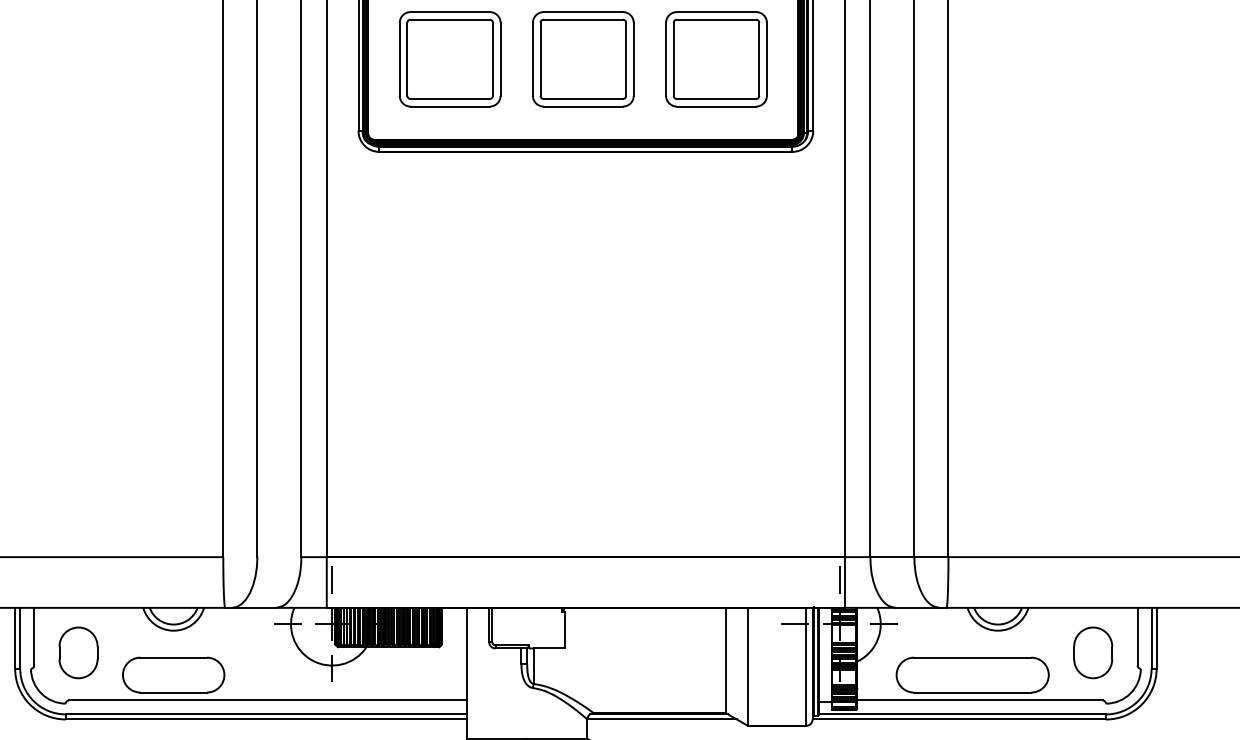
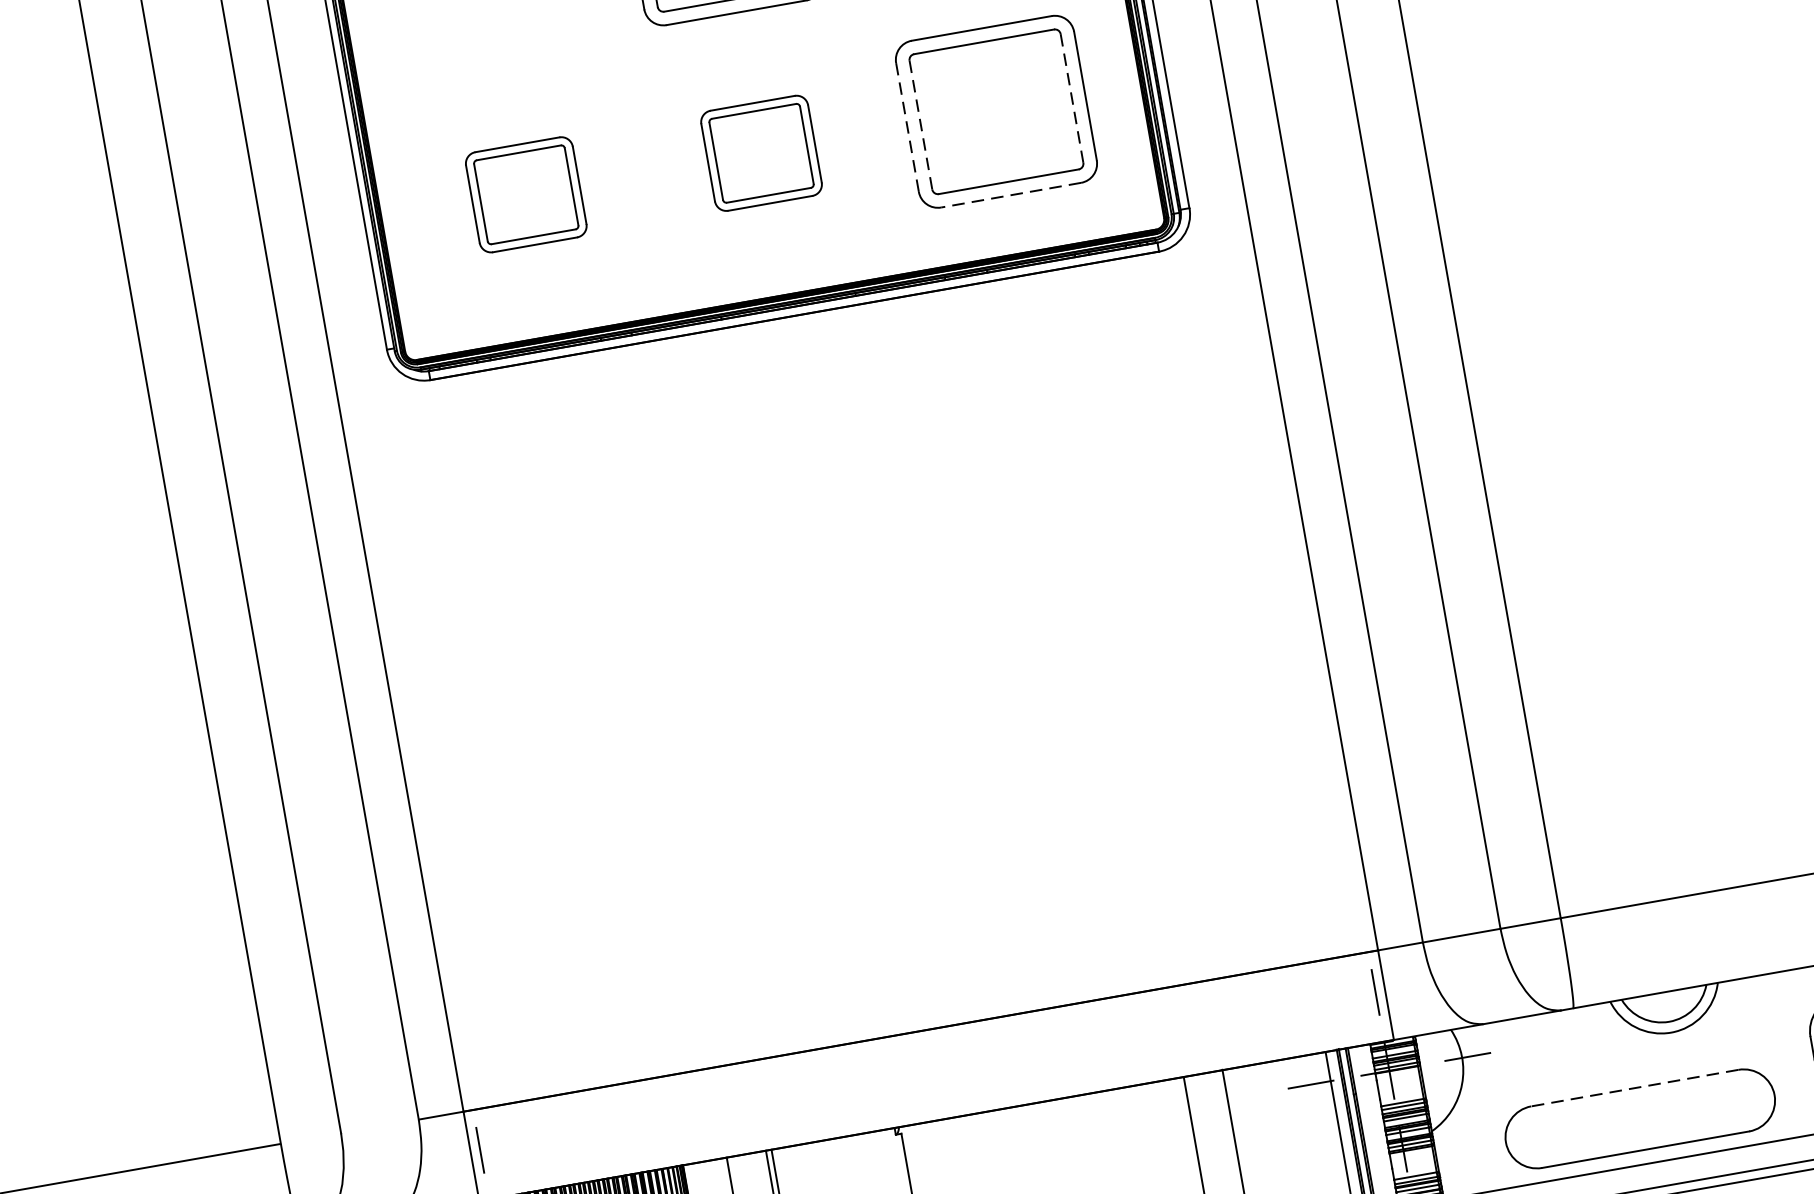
line: (666, 58) -> (907, 125), solid -> dashed
line: (673, 58) -> (920, 123), solid -> dashed
part: (449, 59) -> (525, 195), size x0.6
part: (583, 59) -> (761, 153), size x0.6
line: (759, 59) -> (1072, 98), solid -> dashed
line: (716, 106) -> (1011, 195), solid -> dashed
line: (972, 657) -> (1634, 1087), solid -> dashed

